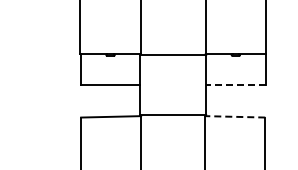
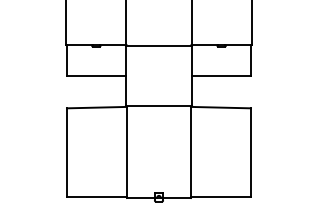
line: (235, 84) -> (221, 75), dashed -> solid
line: (235, 116) -> (221, 107), dashed -> solid

